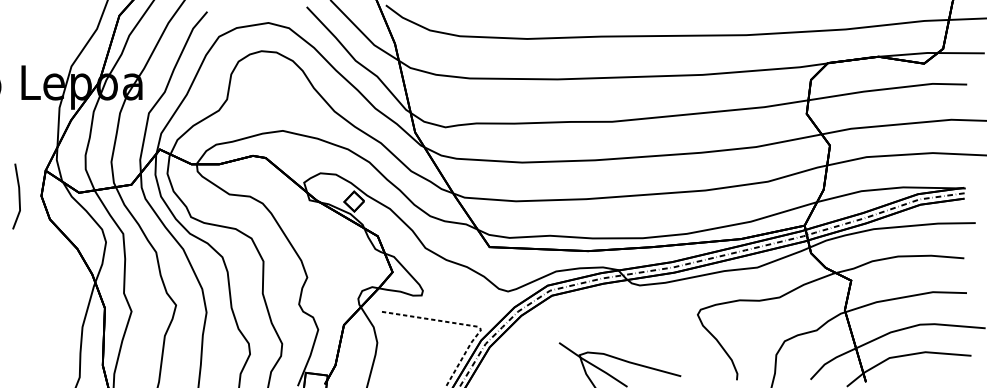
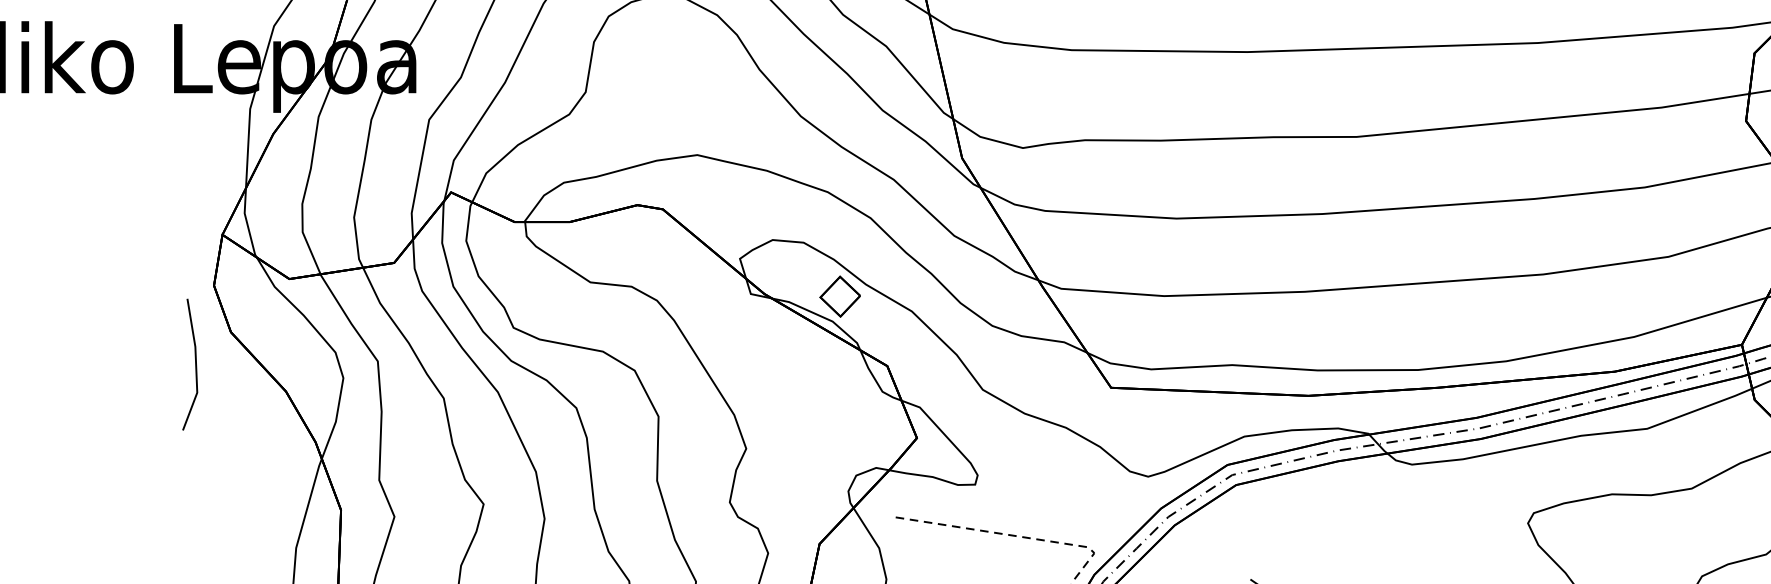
line: (18, 196) -> (194, 364), moved

